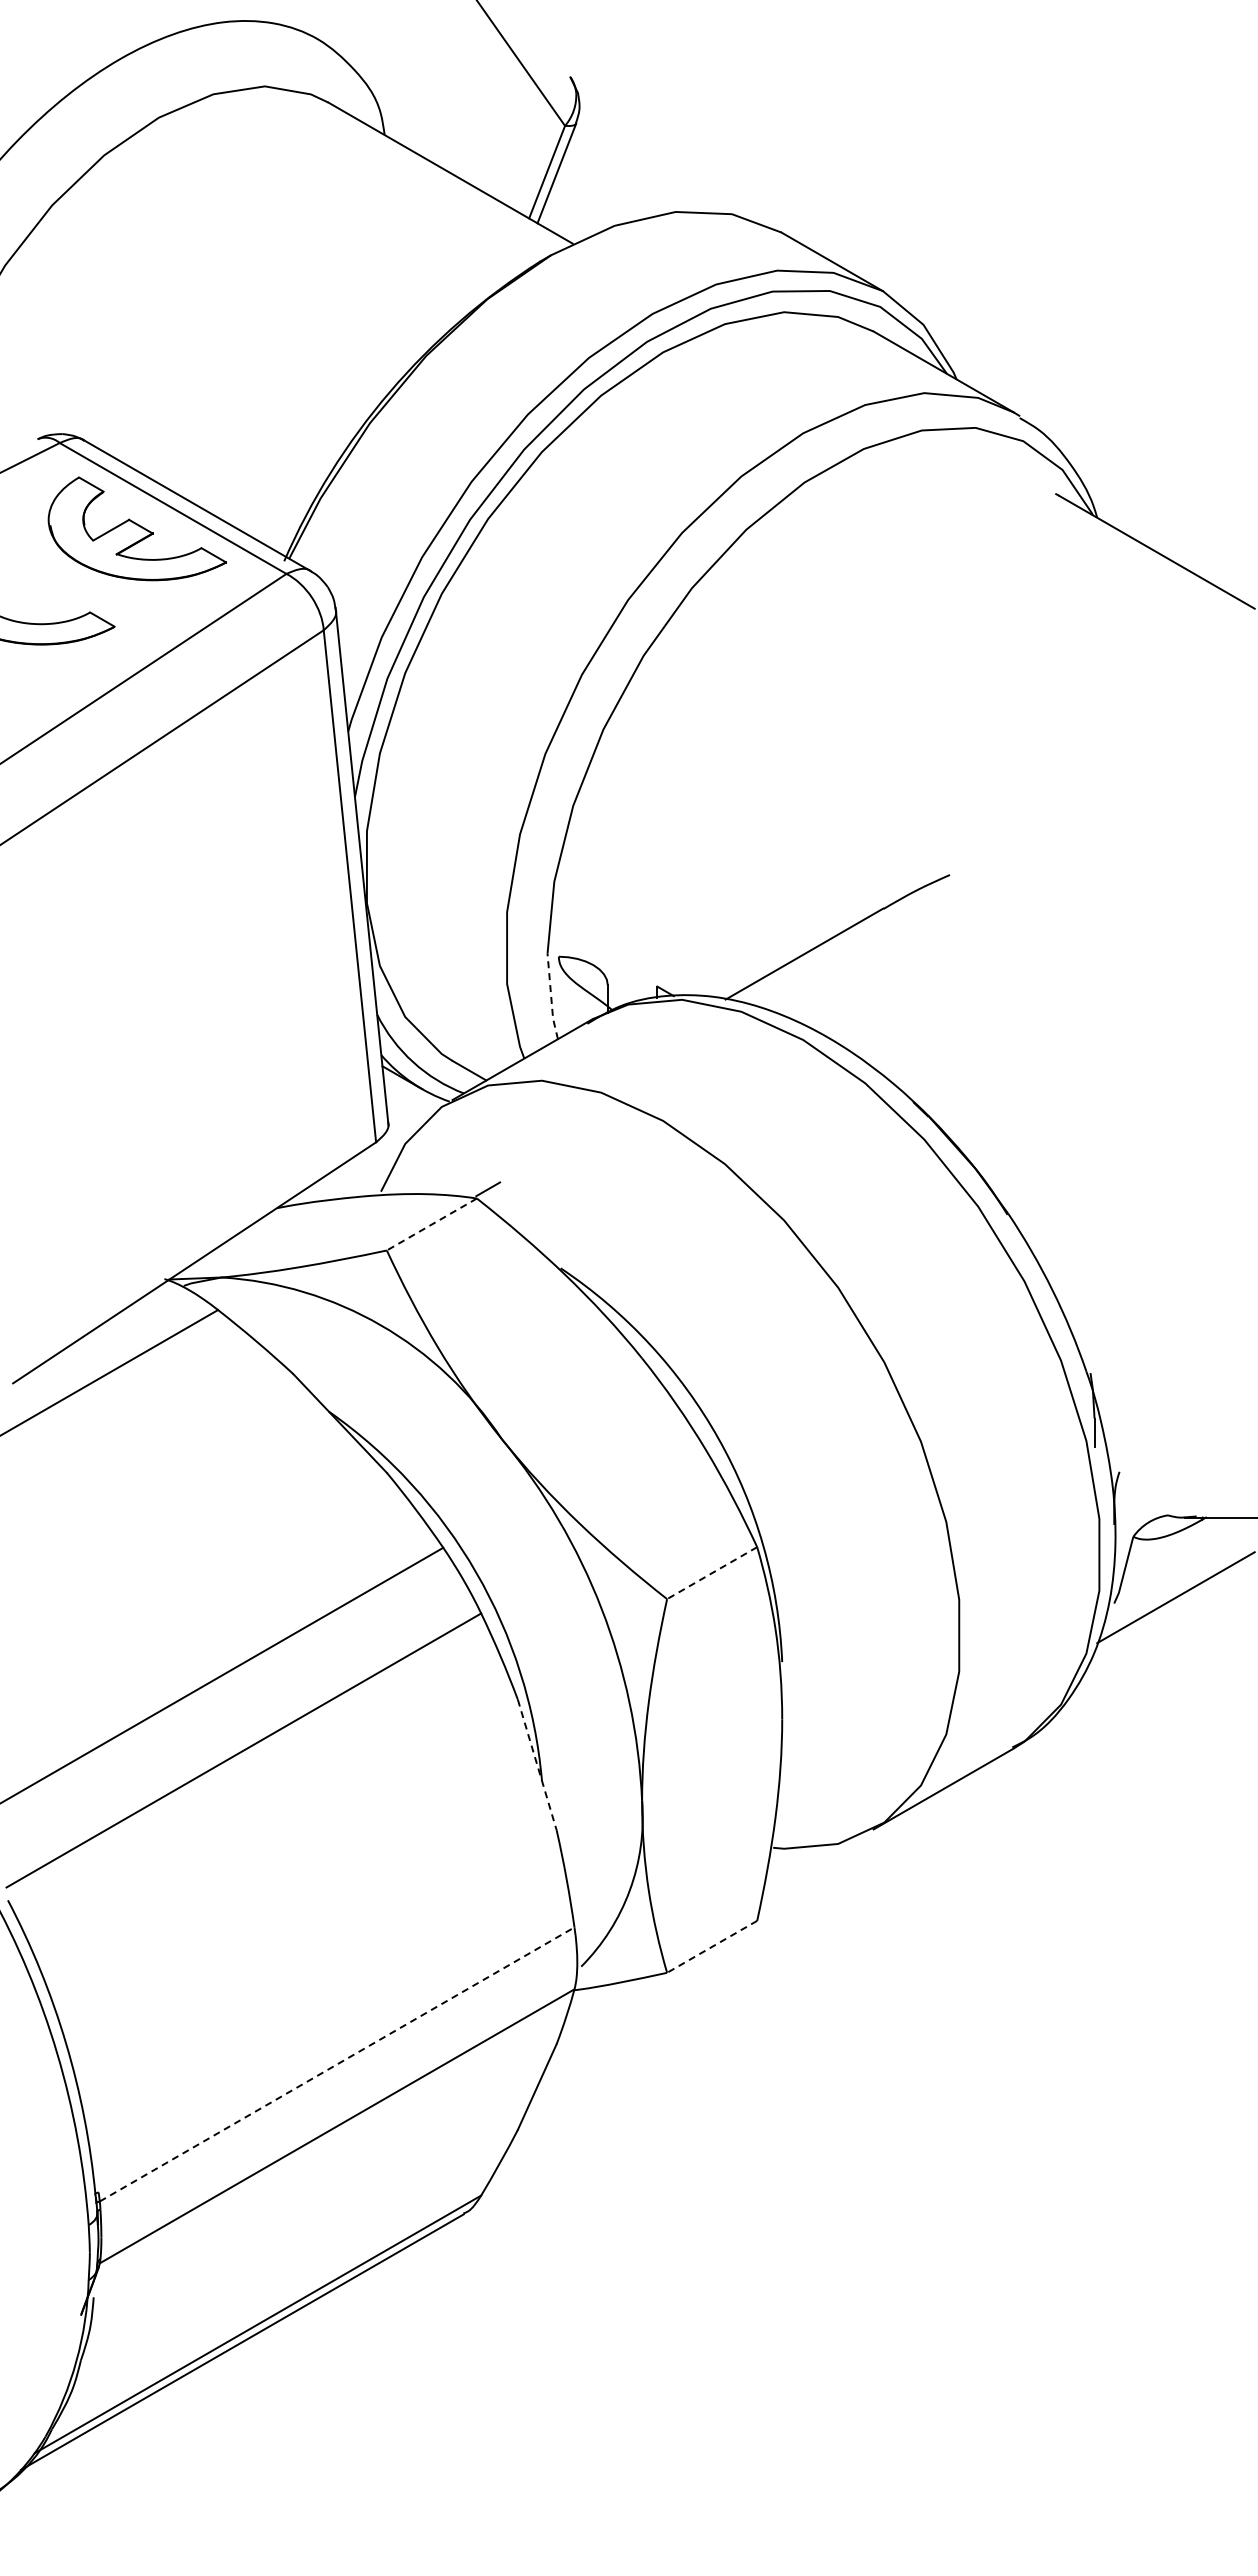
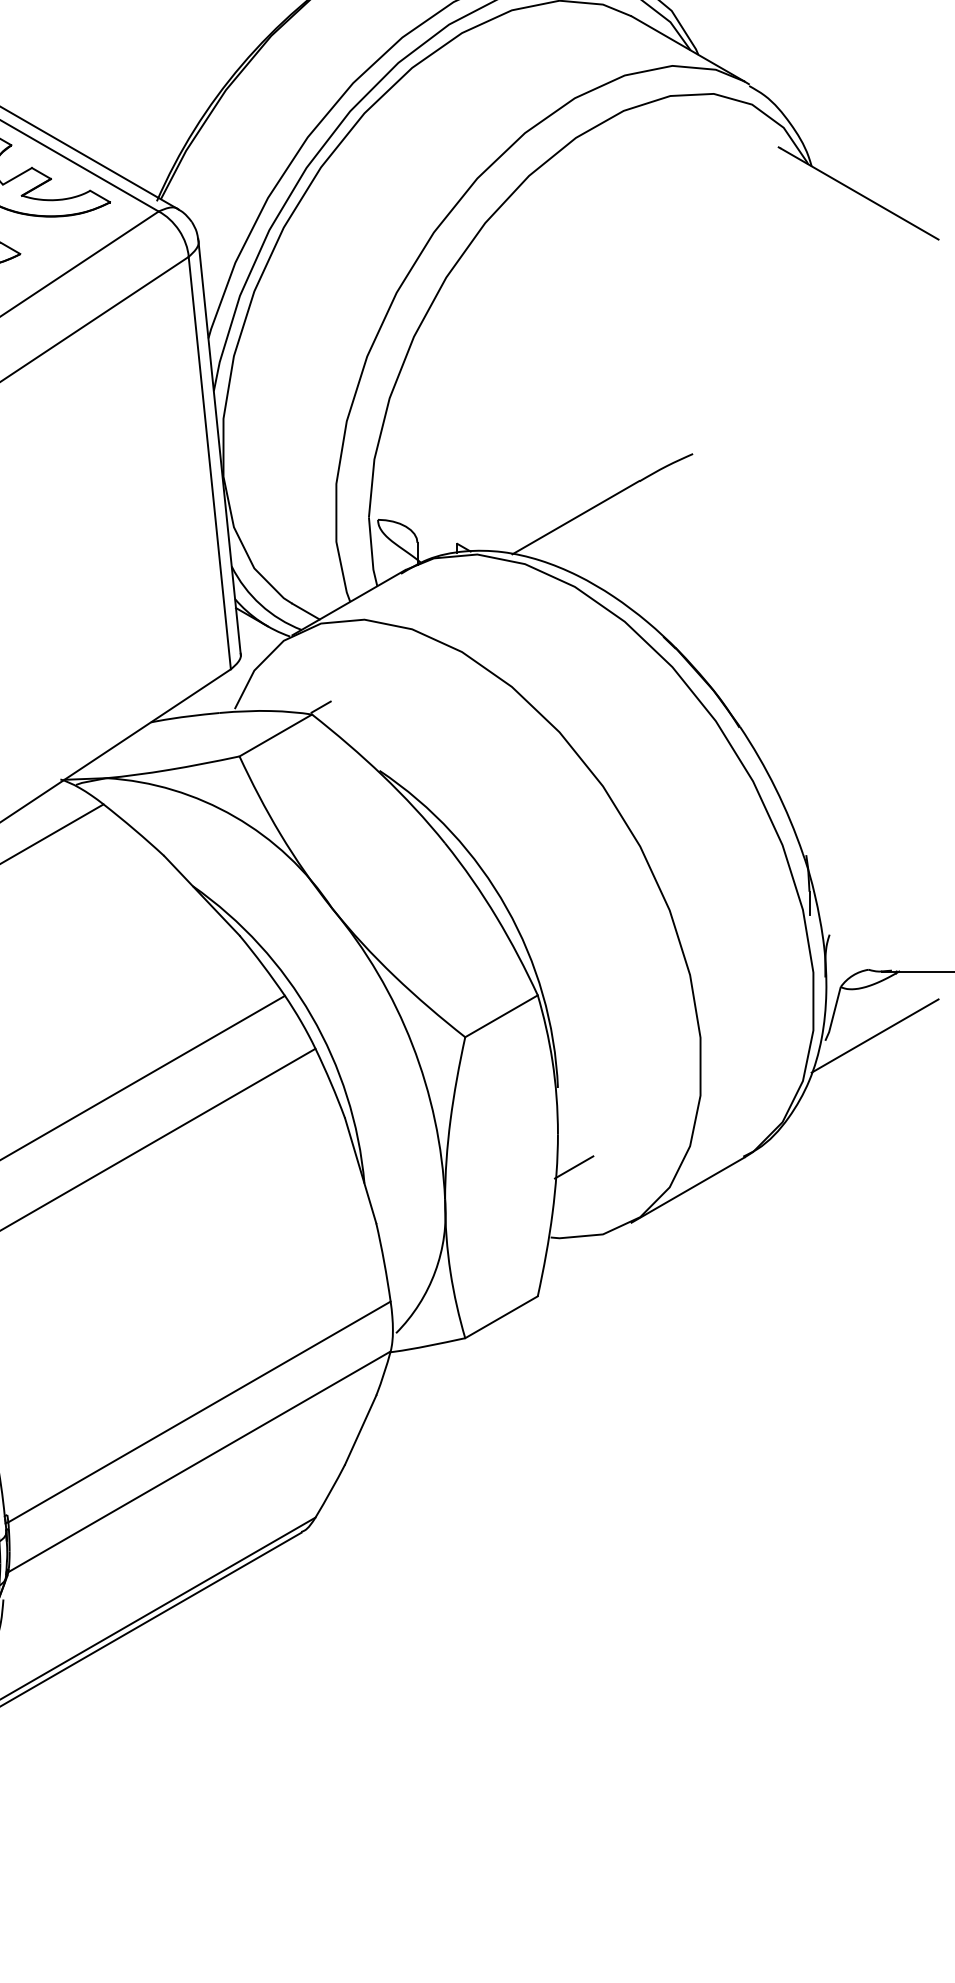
line: (551, 997) -> (372, 552), dashed -> solid
line: (431, 1224) -> (275, 735), dashed -> solid
line: (712, 1573) -> (501, 1016), dashed -> solid
line: (802, 1760) -> (574, 1167), added
line: (537, 1765) -> (360, 1171), dashed -> solid
line: (712, 1946) -> (501, 1316), dashed -> solid
line: (337, 2064) -> (199, 1412), dashed -> solid

